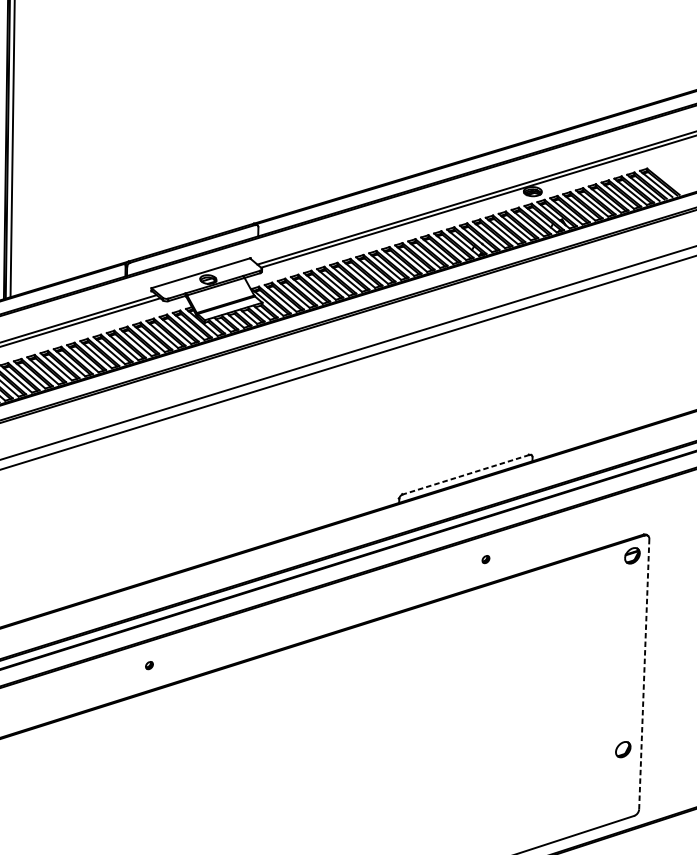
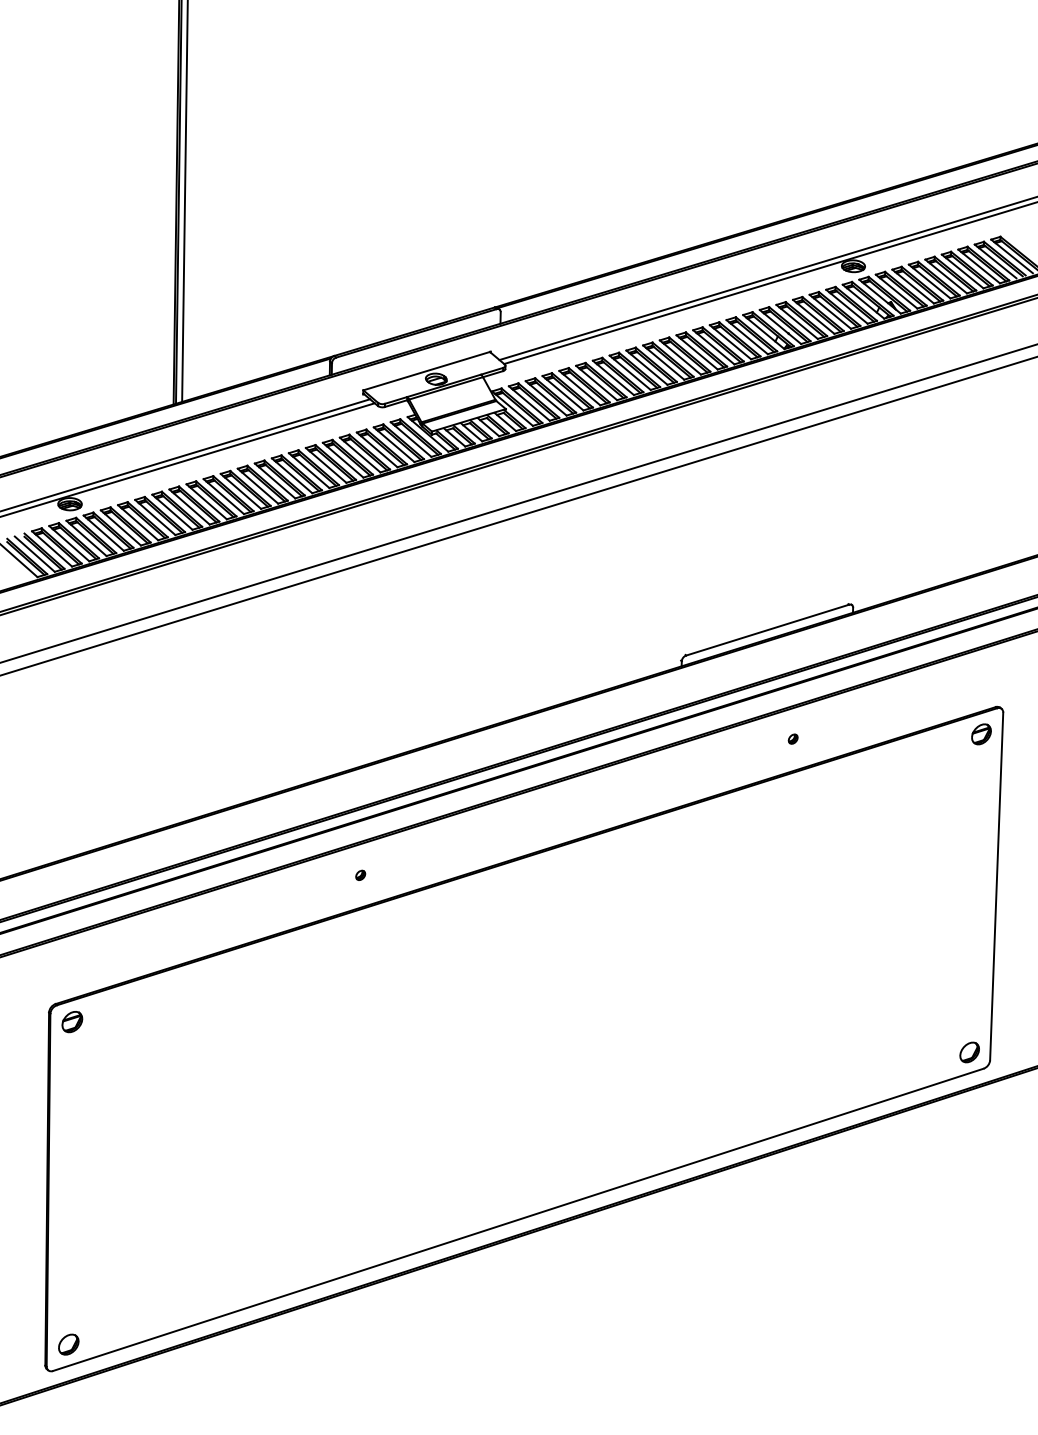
line: (465, 475) -> (767, 630), dashed -> solid
line: (644, 674) -> (996, 886), dashed -> solid
part: (623, 749) -> (969, 1052), moved

